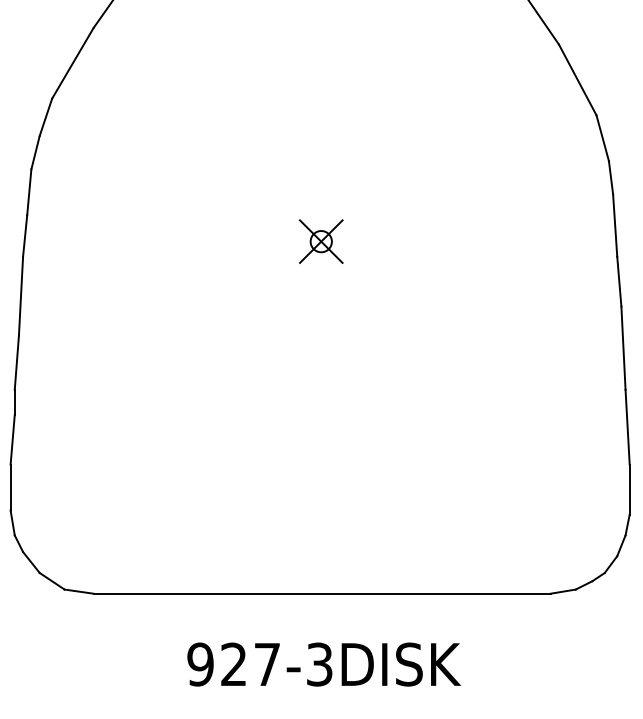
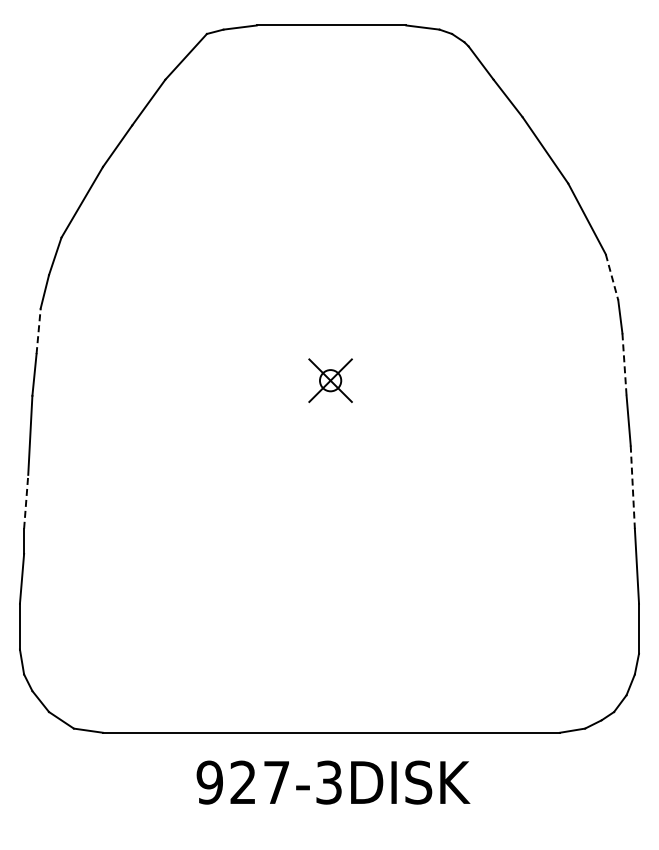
line: (603, 138) -> (612, 277), solid -> dashed
line: (29, 192) -> (38, 331), solid -> dashed
line: (615, 226) -> (624, 365), solid -> dashed
line: (623, 348) -> (632, 487), solid -> dashed
line: (17, 362) -> (26, 501), solid -> dashed
text: (324, 664) -> (333, 782), moved

